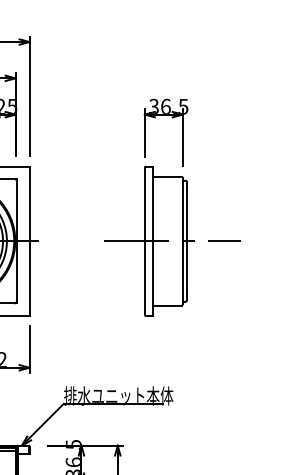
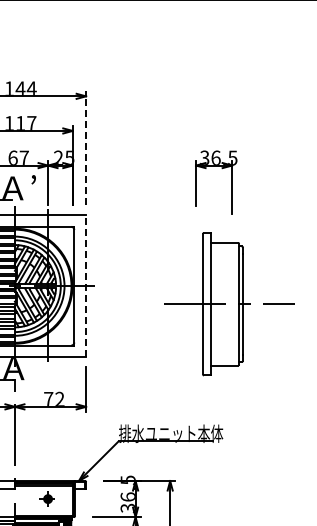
line: (29, 96) -> (86, 148), solid -> dashed
line: (29, 240) -> (86, 285), solid -> dashed
part: (172, 241) -> (229, 304), moved

